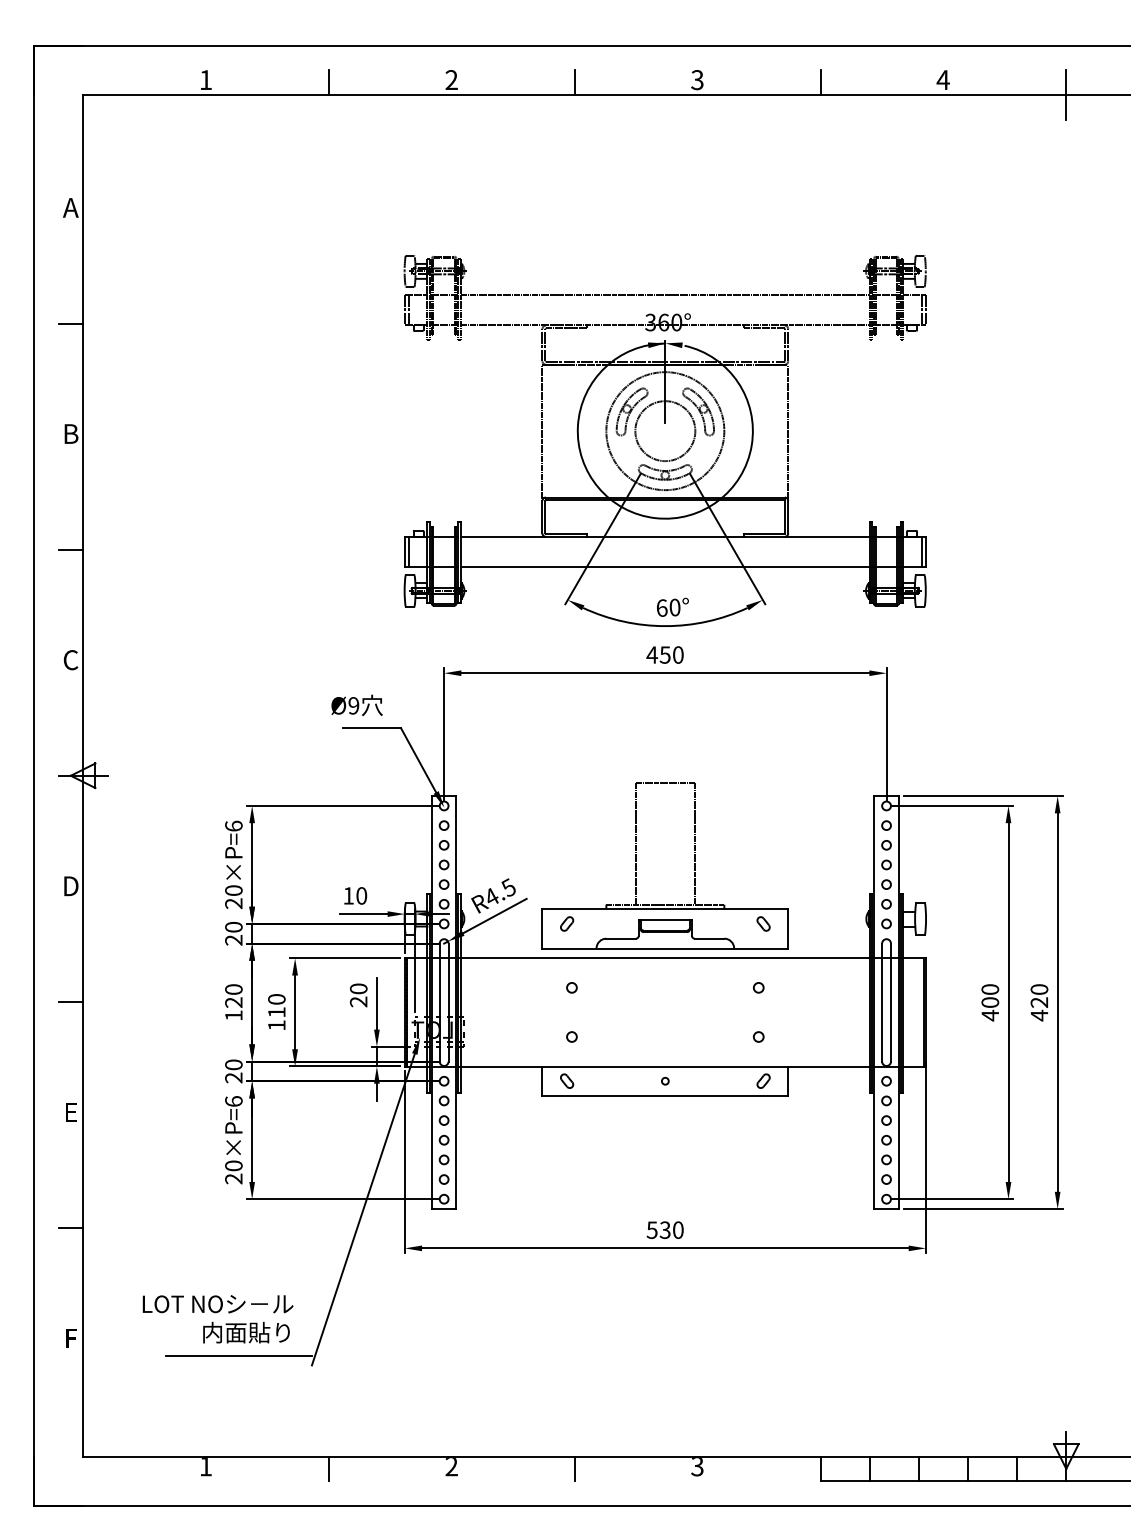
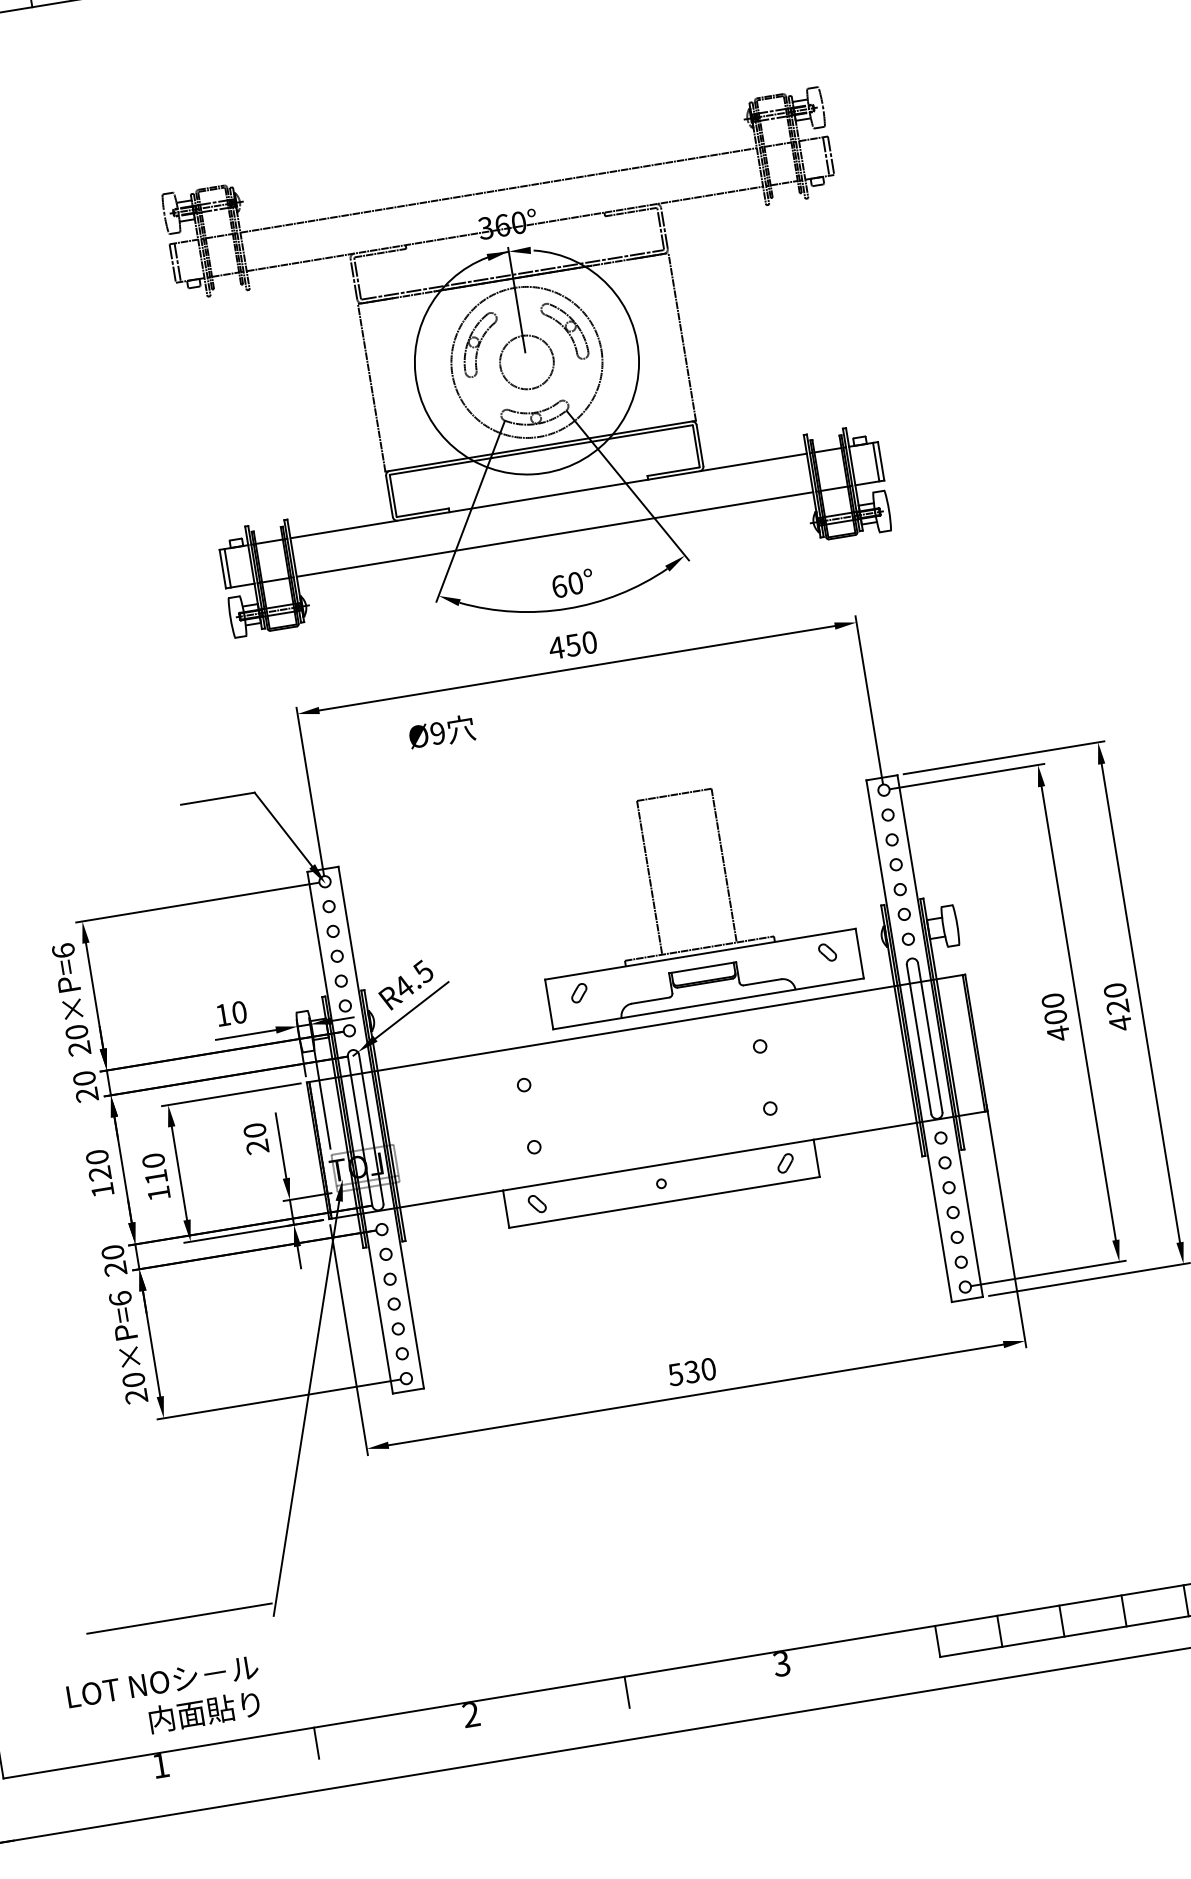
circle: (665, 431) -> (527, 362), size x0.7
text: (356, 704) -> (440, 731), moved
part: (636, 865) -> (654, 904), moved
text: (217, 1319) -> (165, 1701), moved

